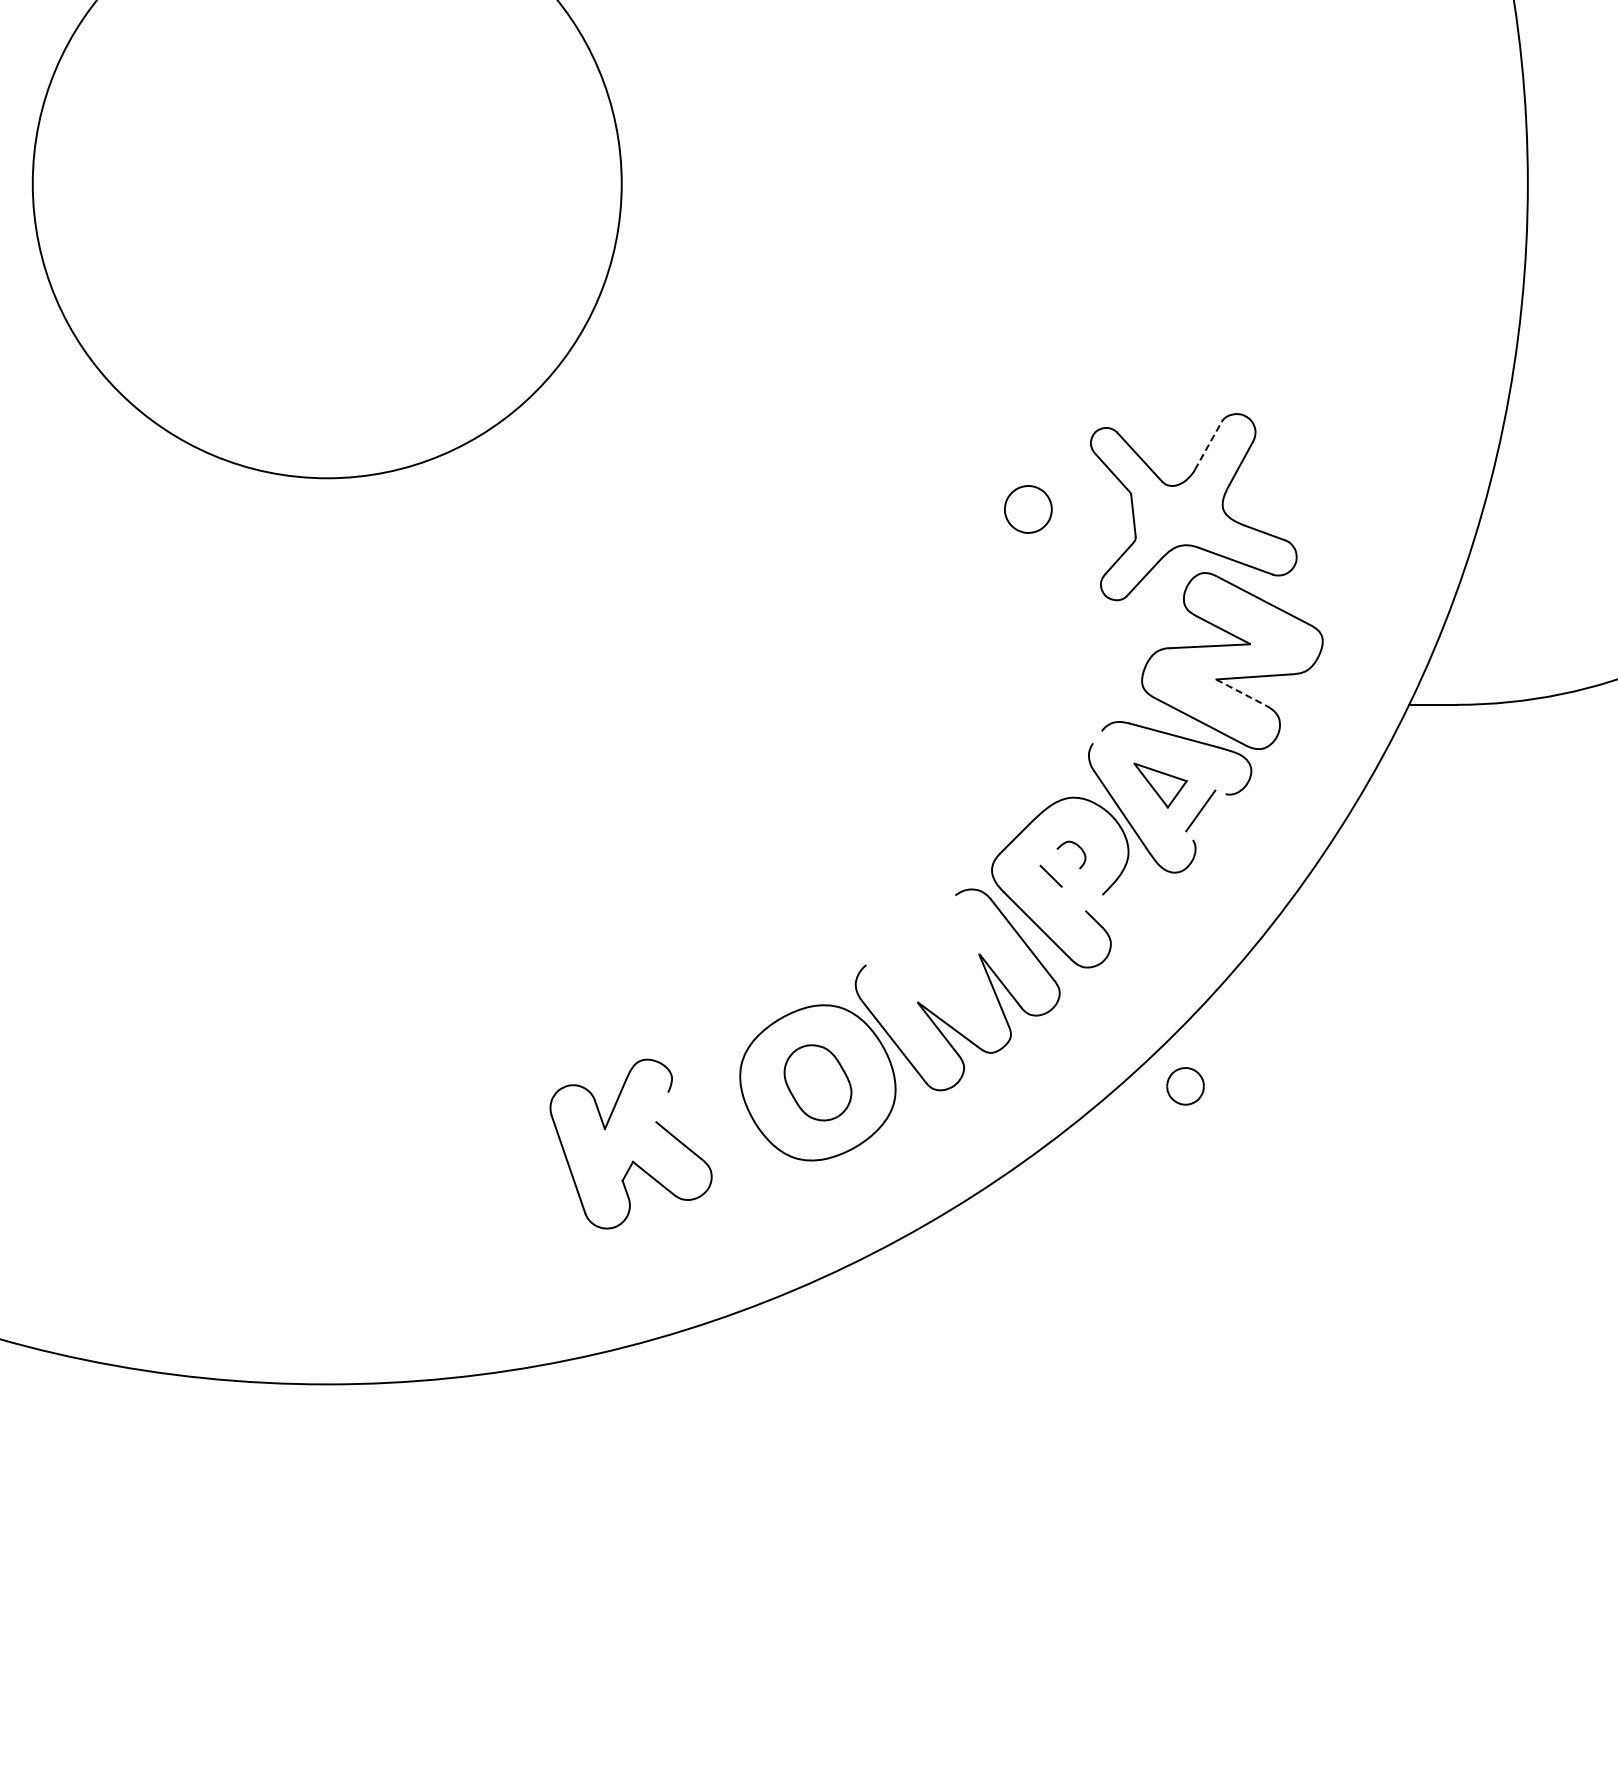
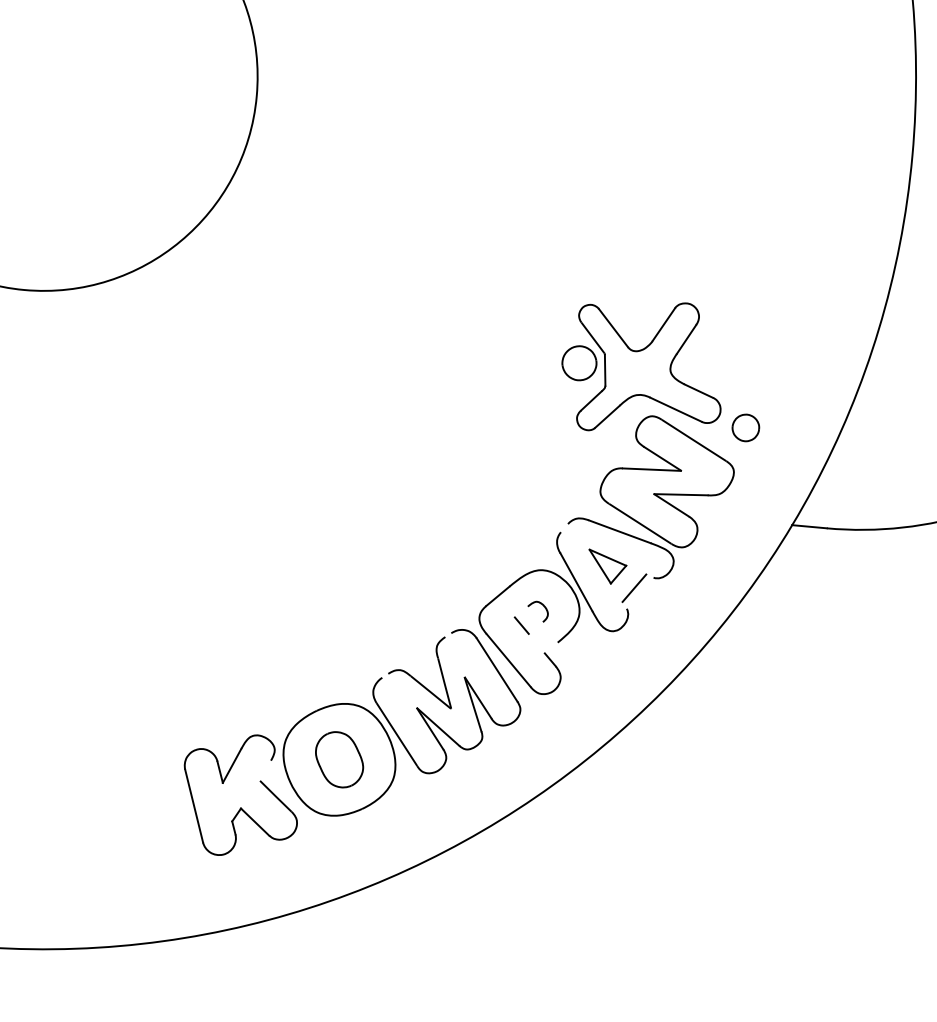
line: (1208, 445) -> (664, 324), dashed -> solid
part: (1028, 509) -> (579, 363), moved
line: (1241, 693) -> (671, 505), dashed -> solid
part: (910, 961) -> (414, 678), added
part: (1185, 1086) -> (745, 428), moved
part: (632, 1160) -> (240, 807), moved

